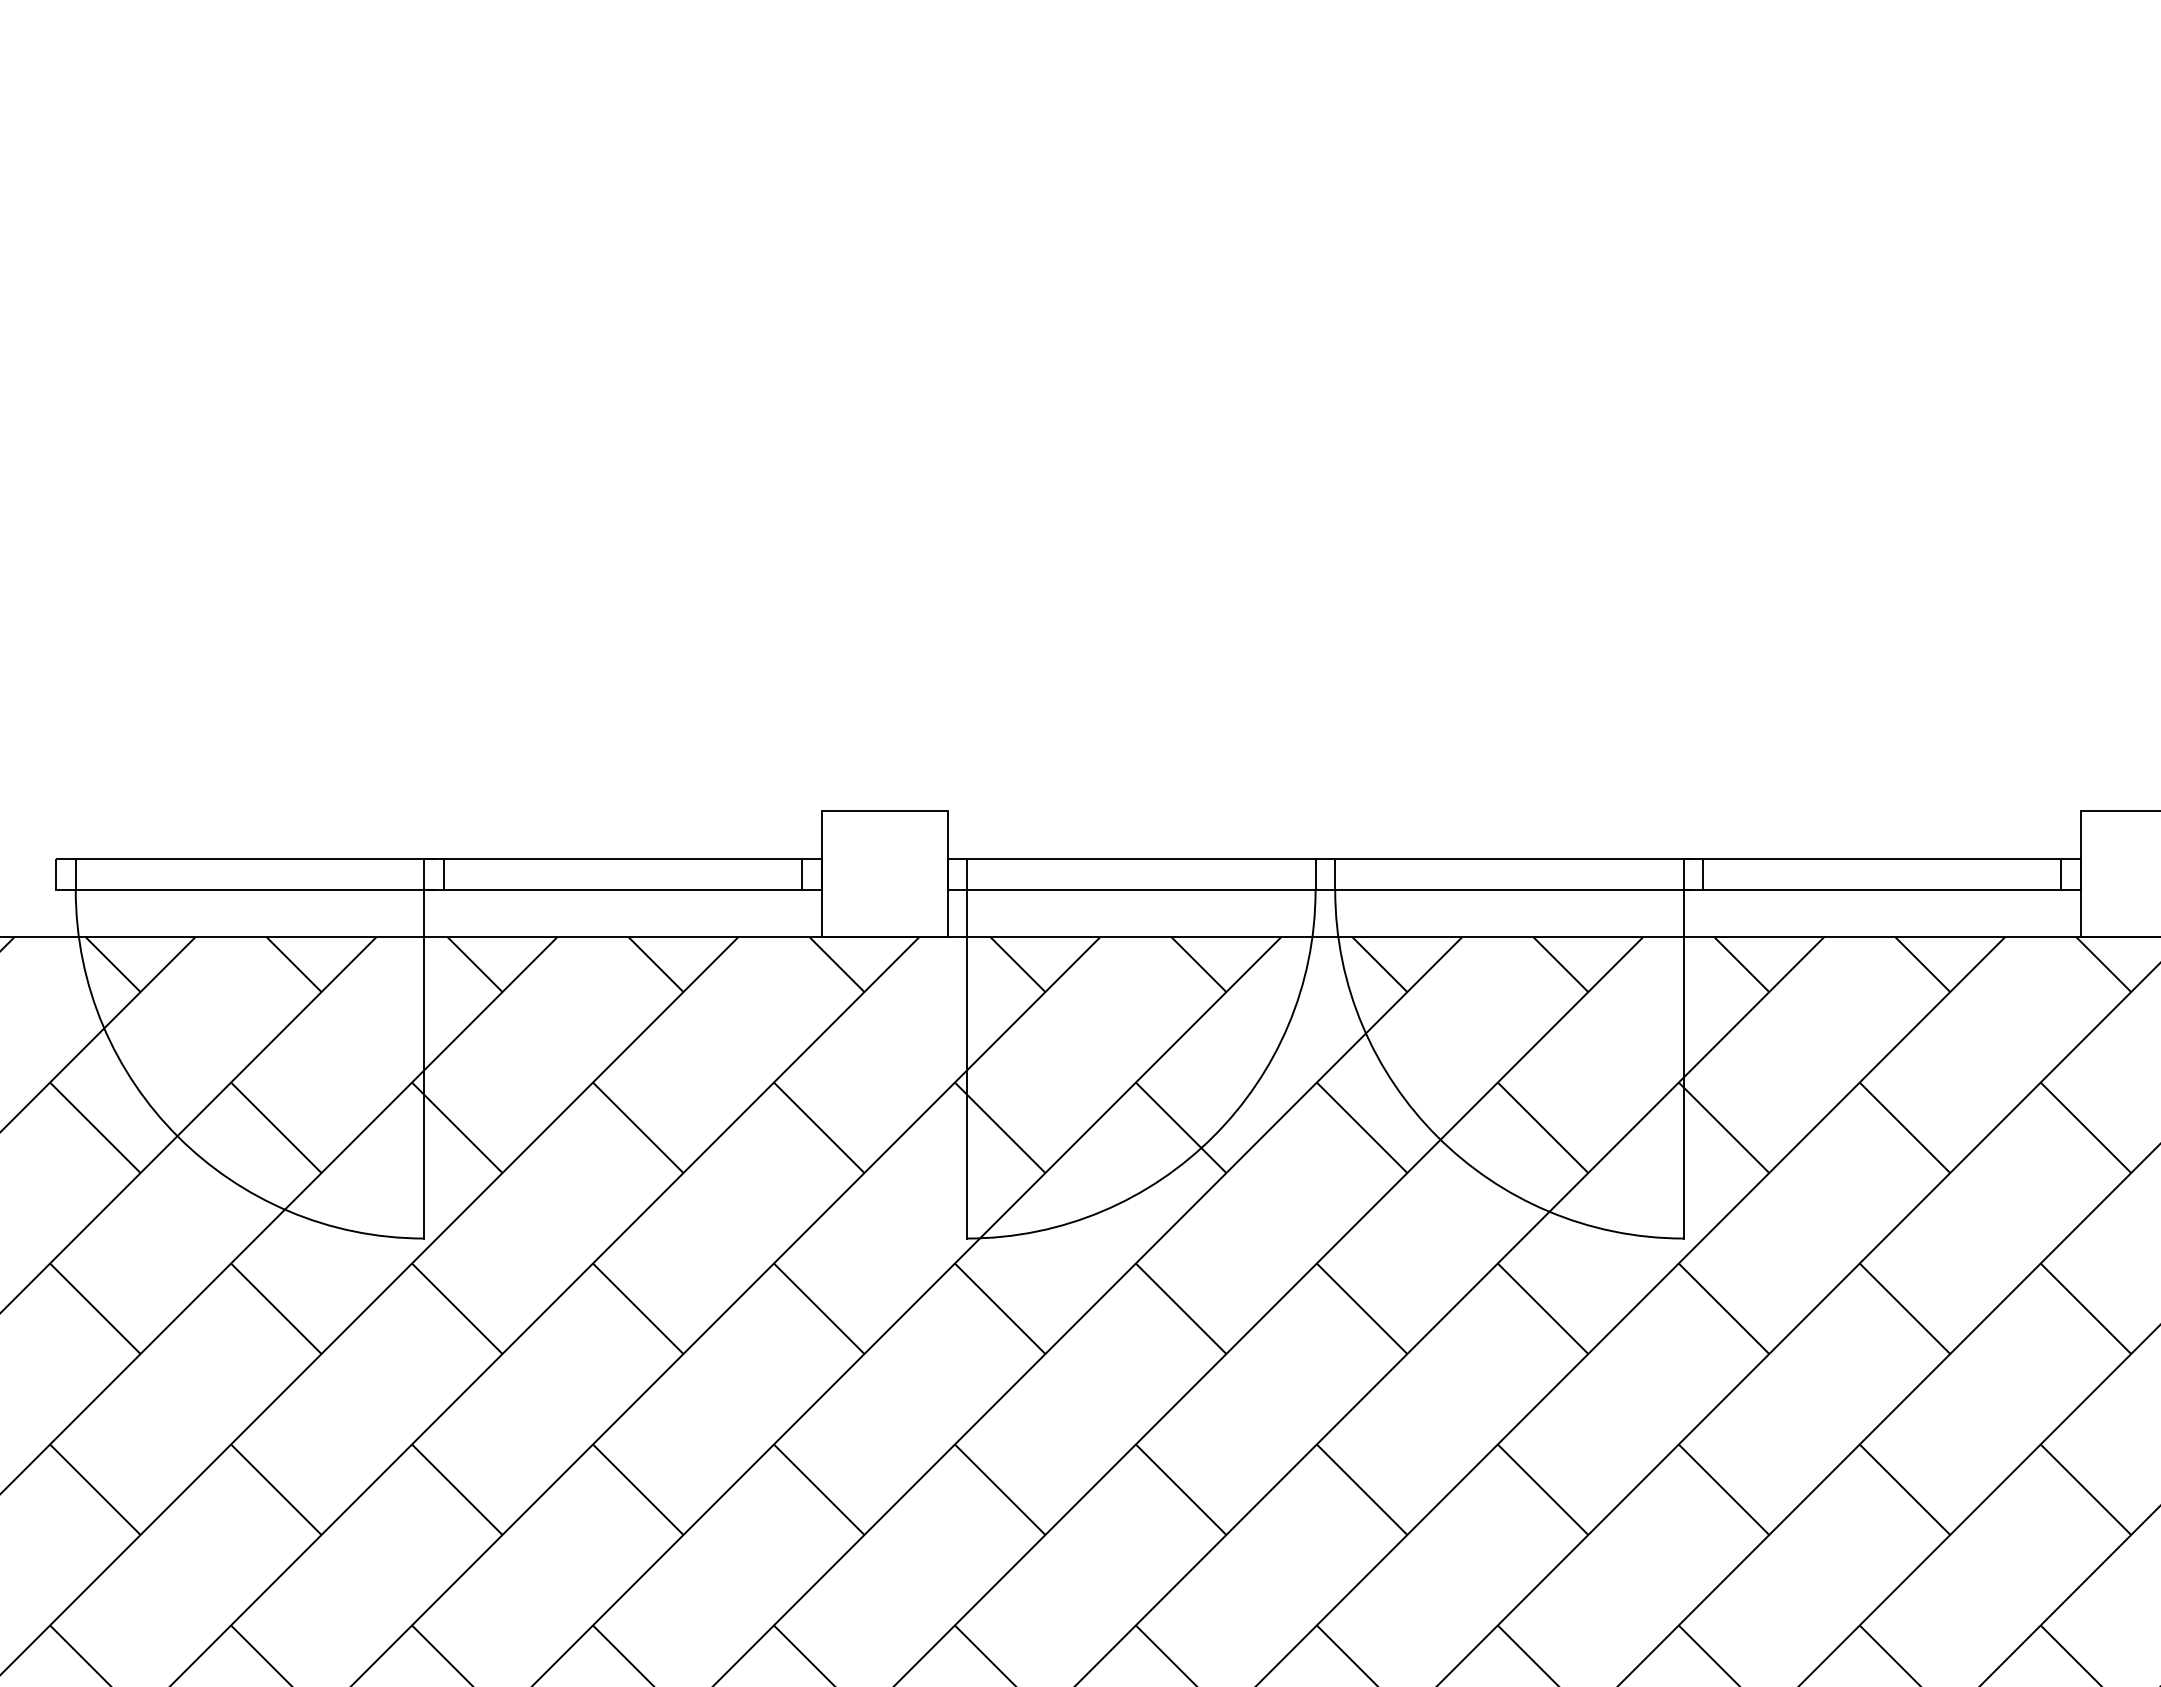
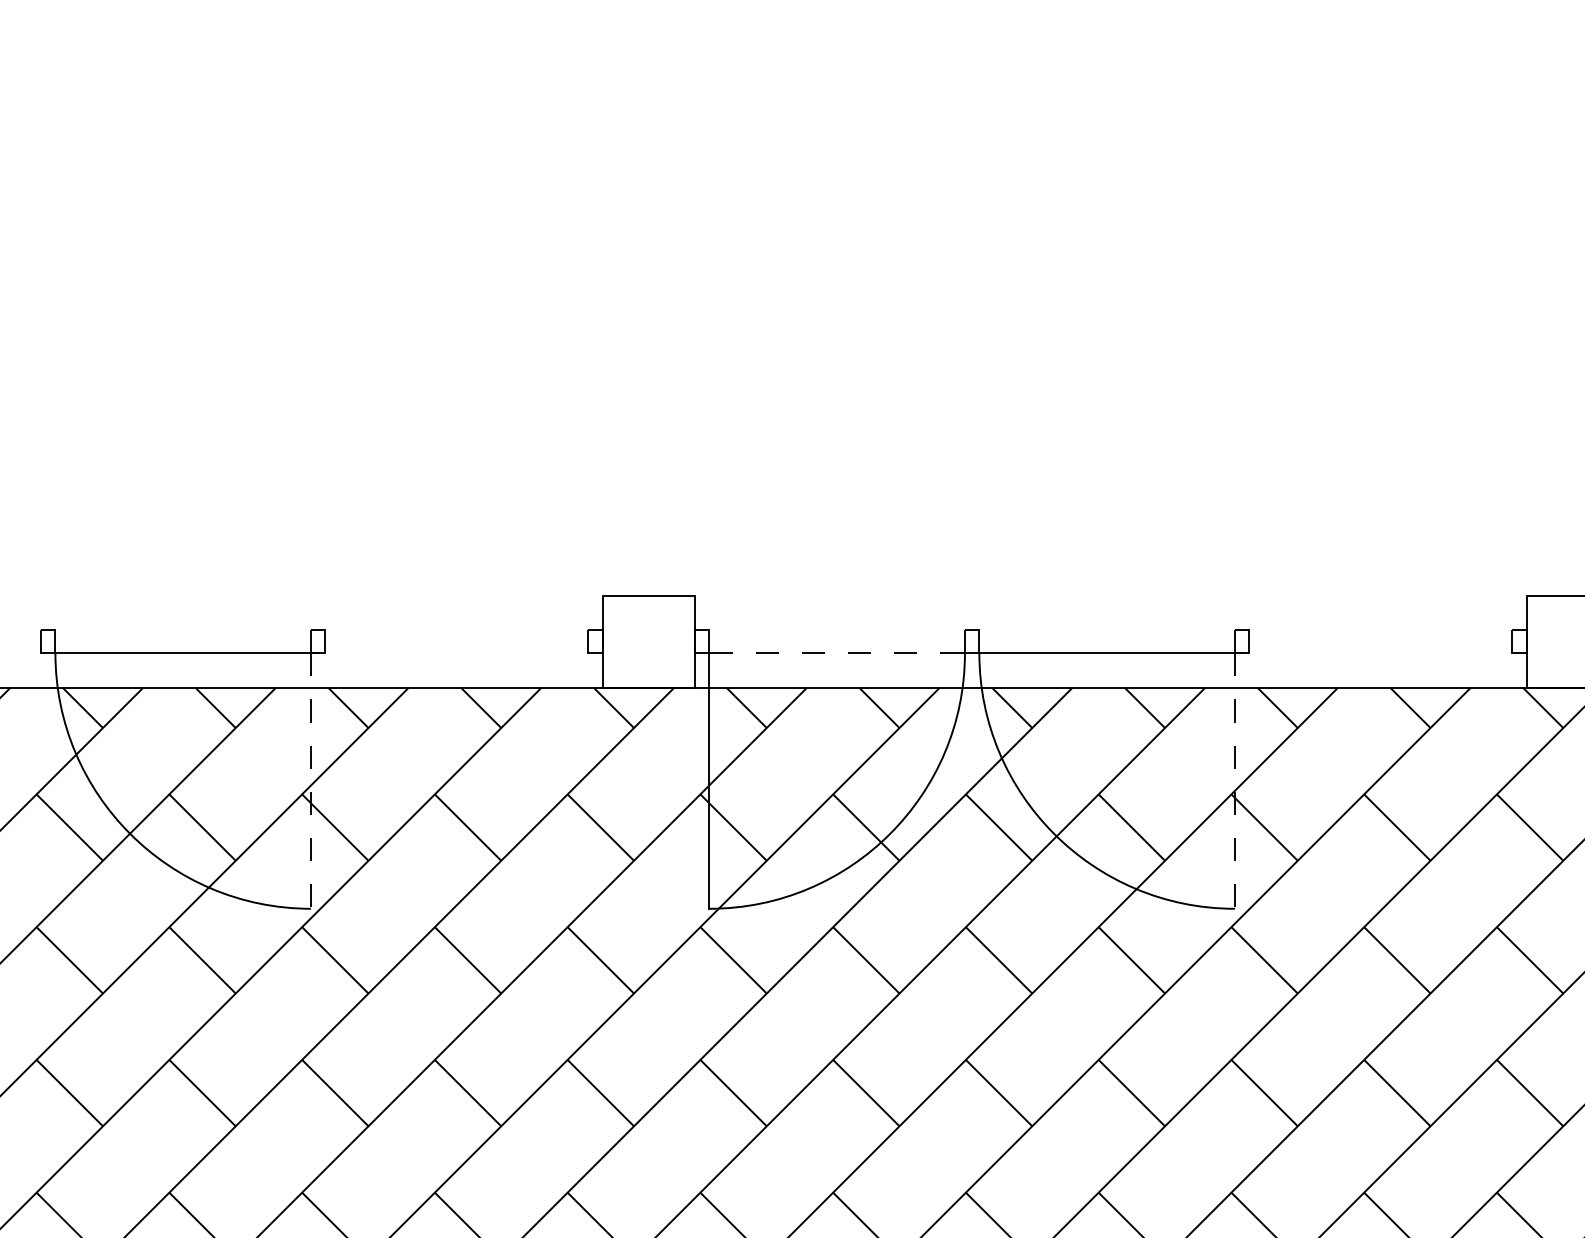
line: (254, 858) -> (186, 630), removed
line: (622, 858) -> (456, 630), removed
line: (1141, 858) -> (837, 630), removed
line: (1514, 858) -> (1110, 630), removed
line: (1882, 858) -> (1380, 630), removed
line: (622, 890) -> (456, 653), removed
line: (1141, 890) -> (837, 653), solid -> dashed
line: (1882, 890) -> (1380, 653), removed
line: (424, 1064) -> (311, 781), solid -> dashed
line: (1683, 1064) -> (1234, 781), solid -> dashed

